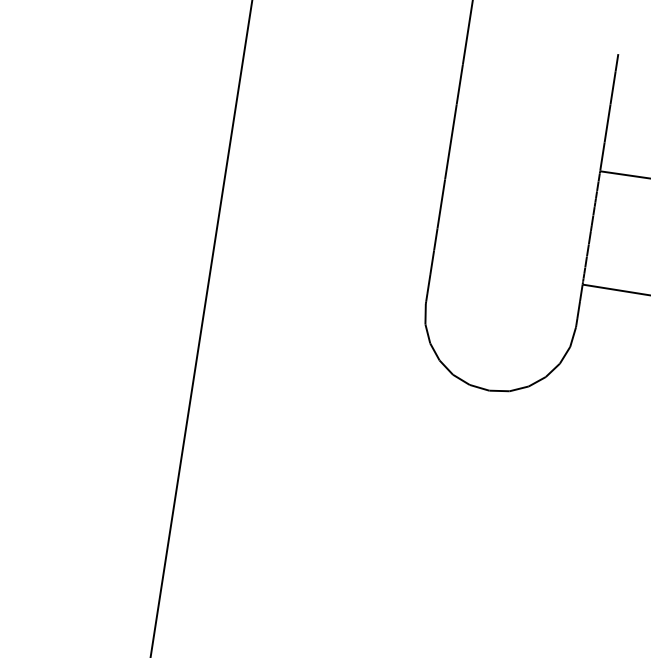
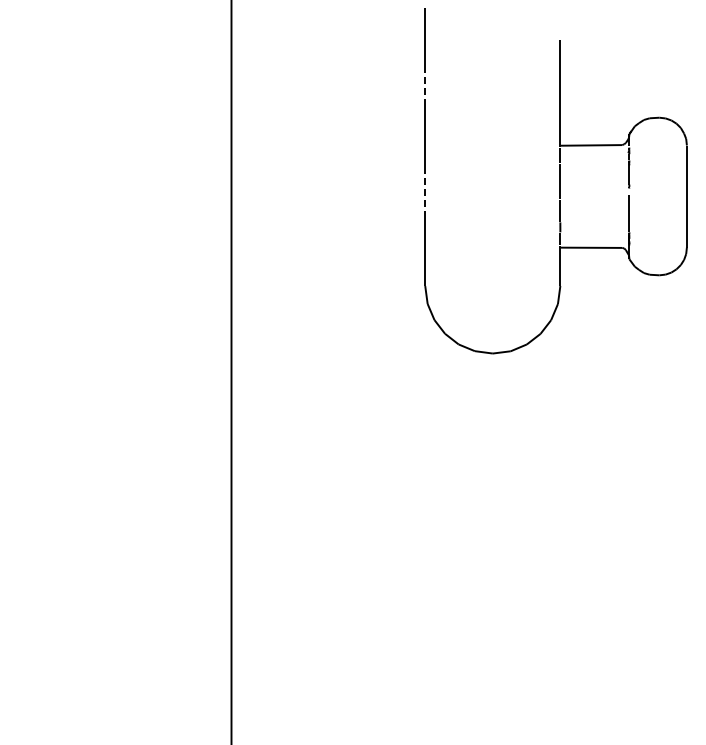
line: (460, 84) -> (425, 88), solid -> dashed
line: (441, 203) -> (425, 195), solid -> dashed

